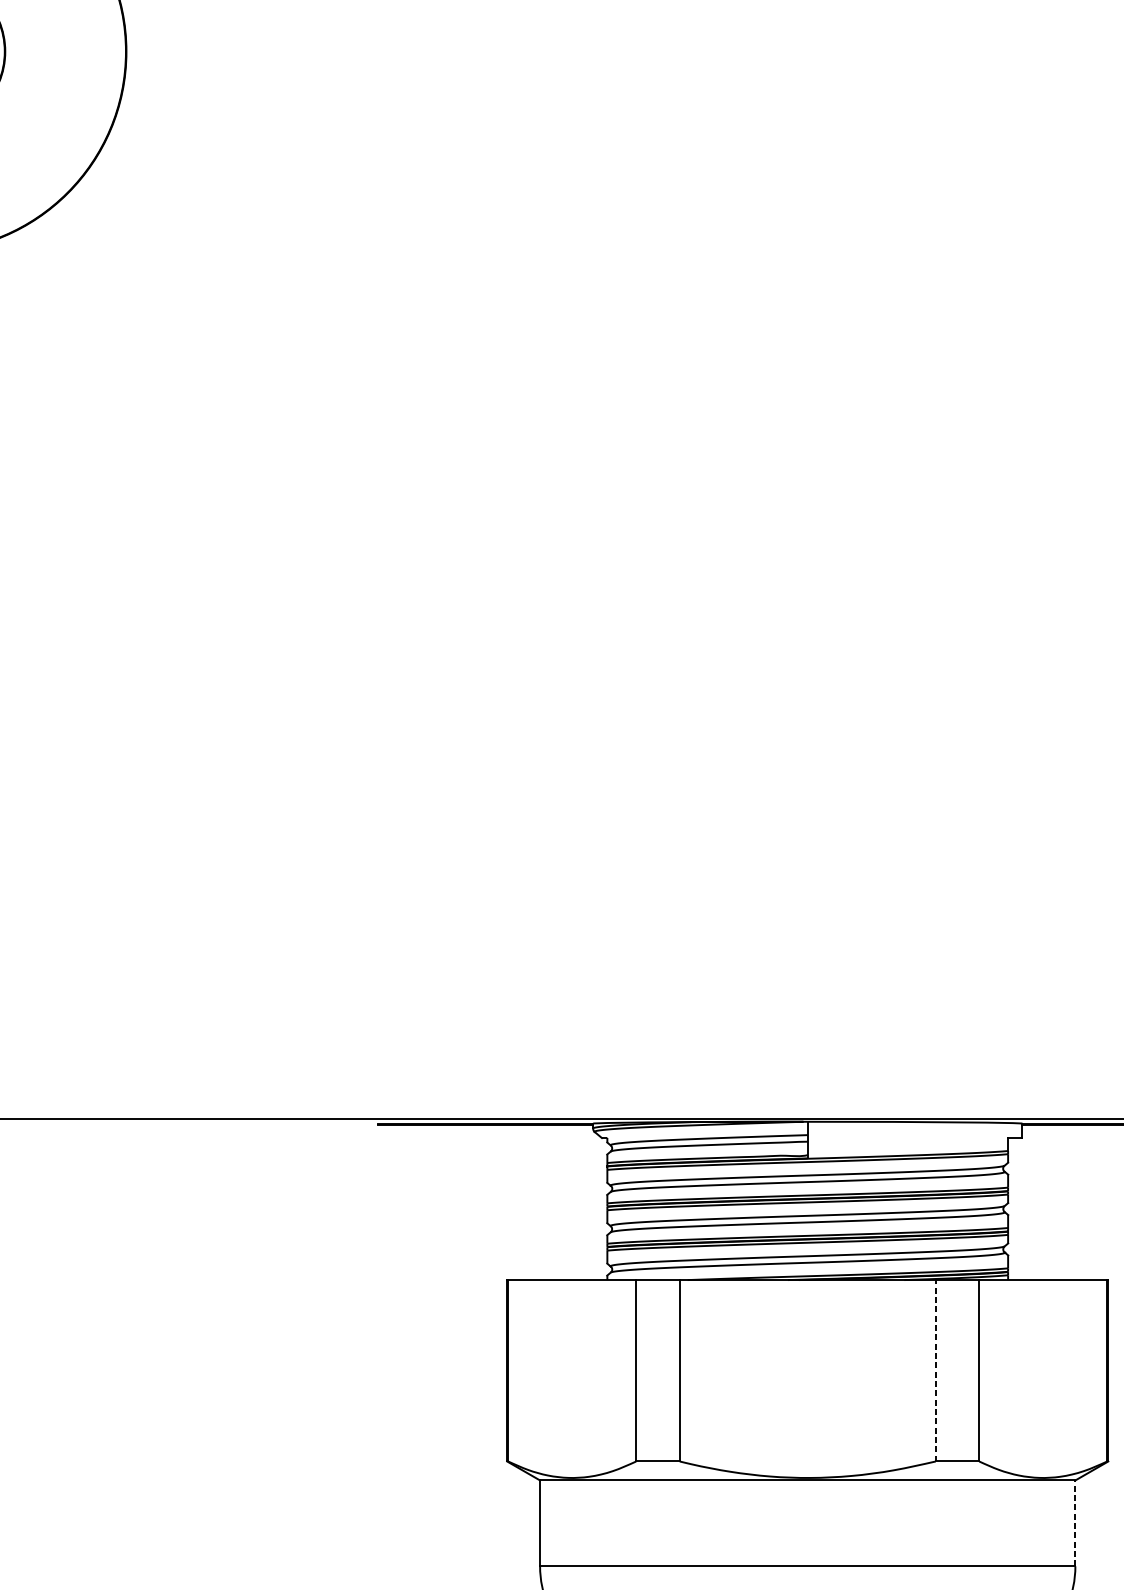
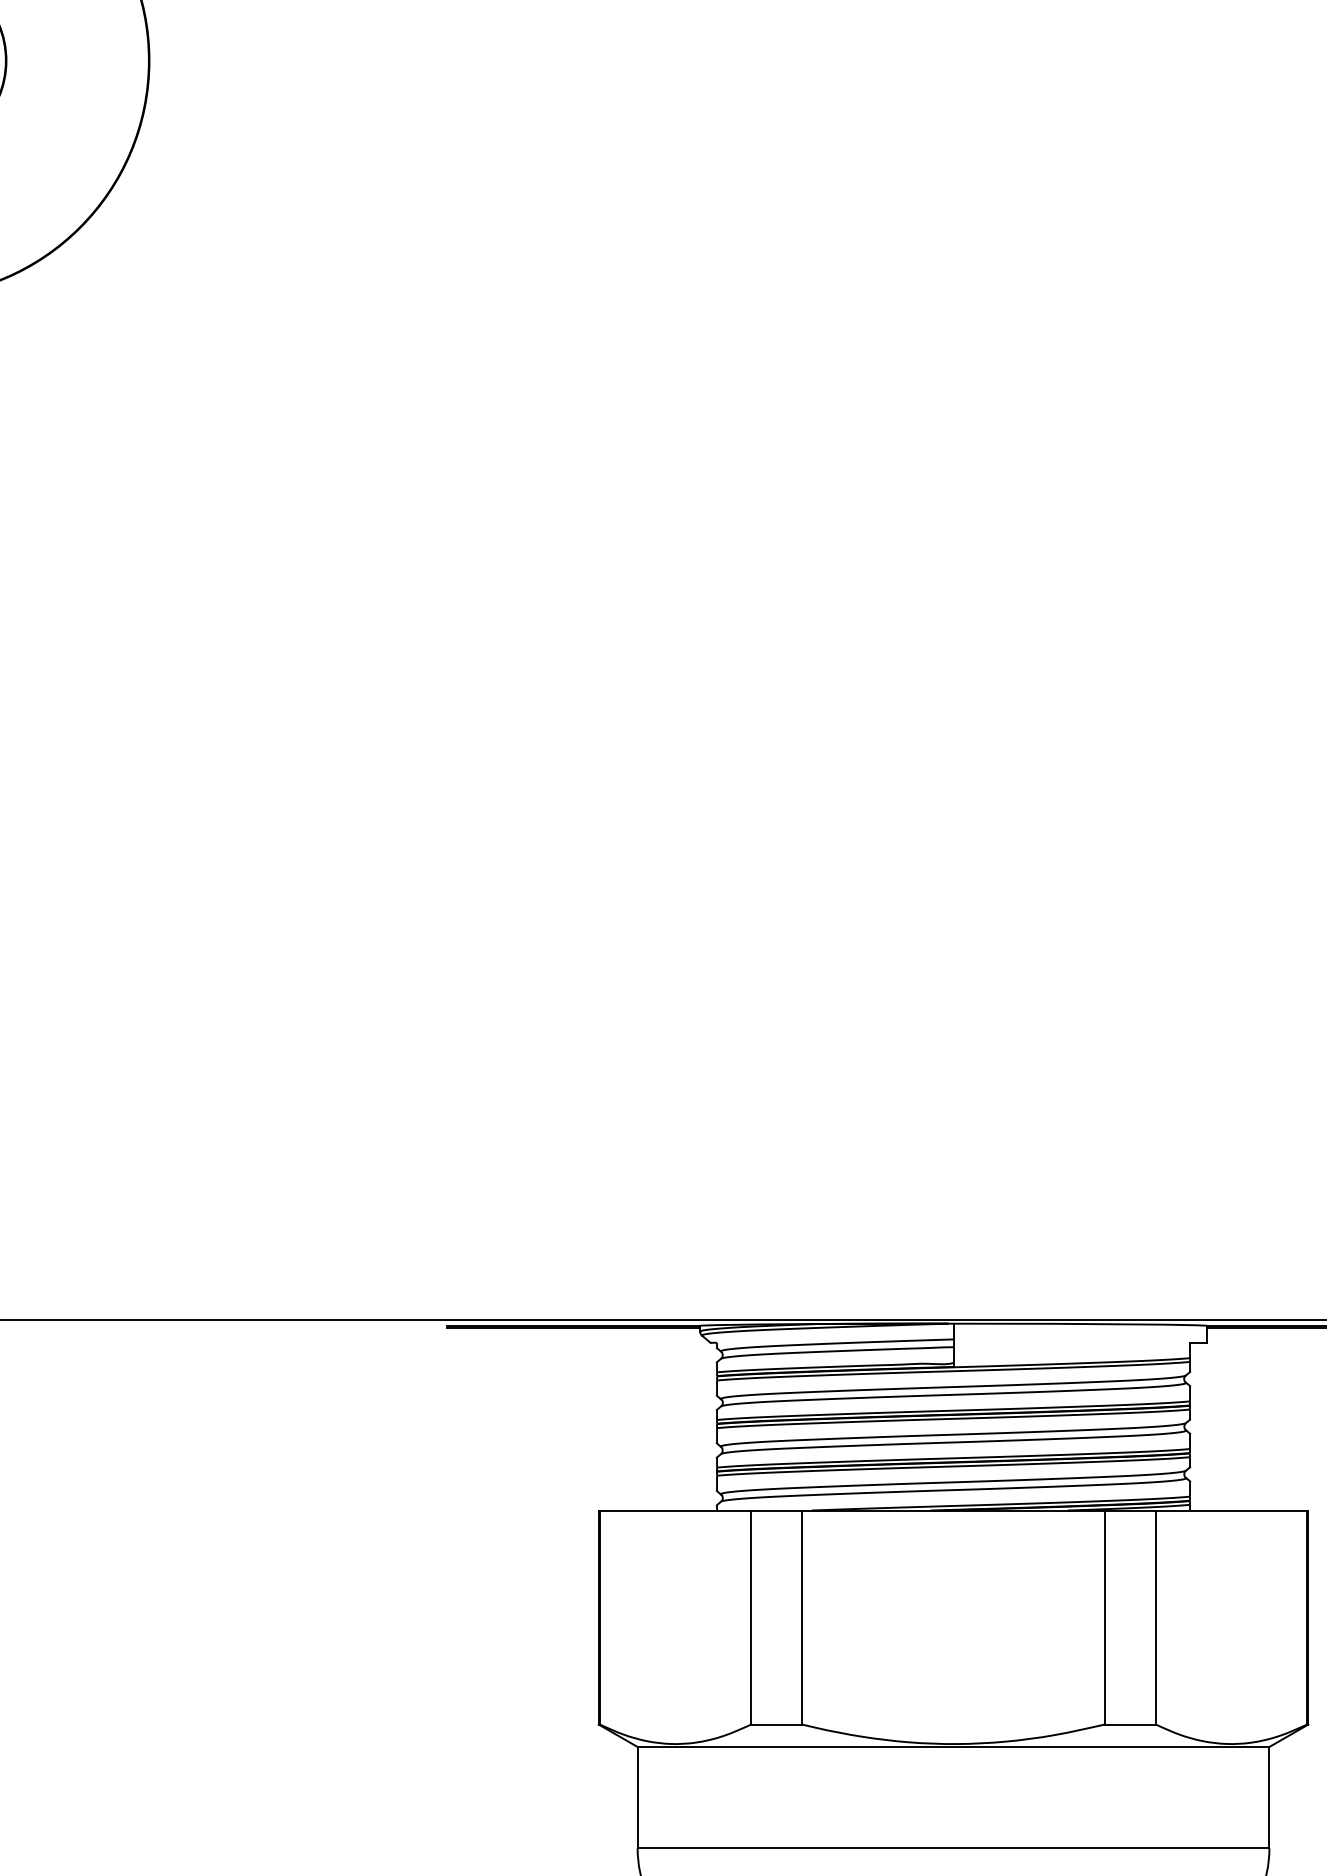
line: (935, 1370) -> (1104, 1617), dashed -> solid
line: (1075, 1523) -> (1269, 1797), dashed -> solid

